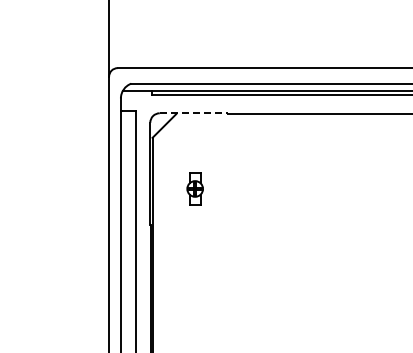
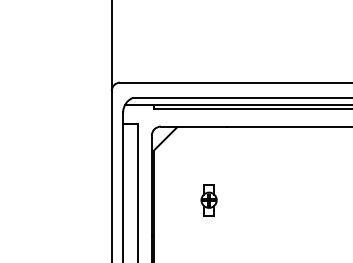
line: (194, 113) -> (194, 126), dashed -> solid
part: (194, 188) -> (208, 199), moved

